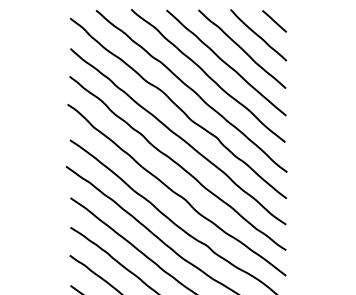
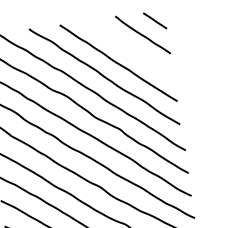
curve: (242, 48) -> (130, 48), removed

